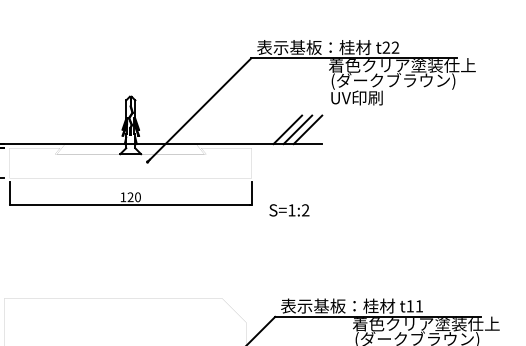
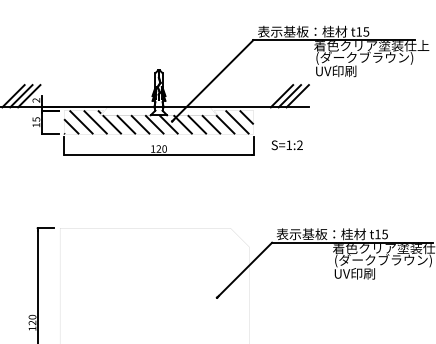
text: (390, 47) -> (362, 31), t22 -> t15
hatch: (130, 163) -> (158, 122), added
text: (288, 210) -> (286, 145), moved
text: (418, 306) -> (384, 234), t11 -> t15

